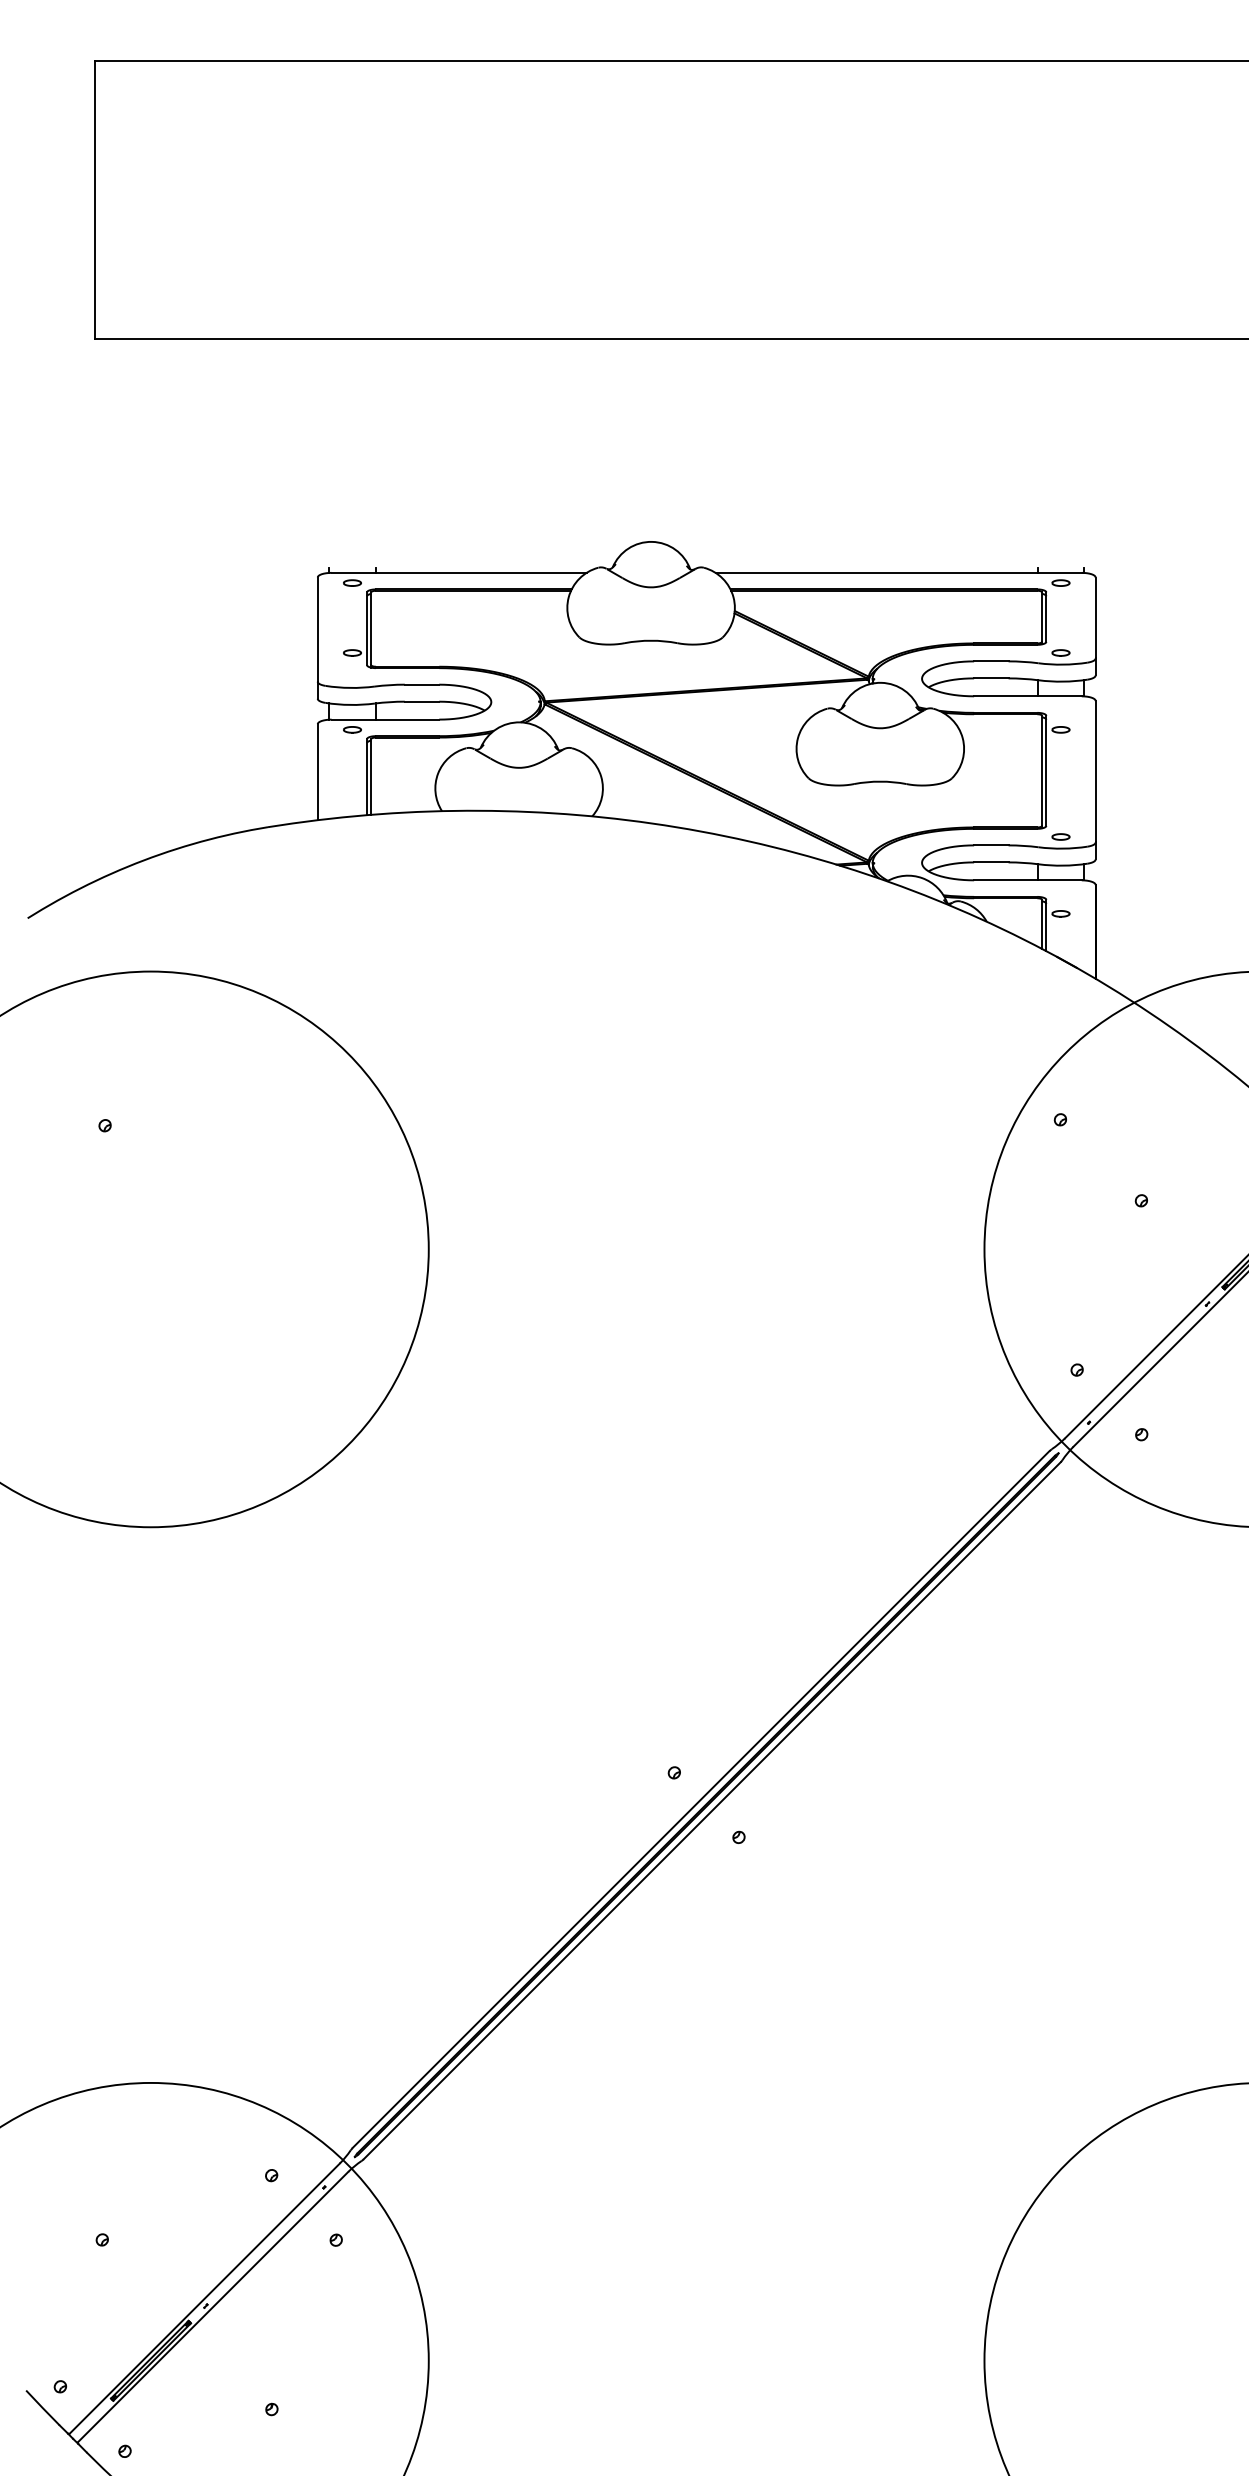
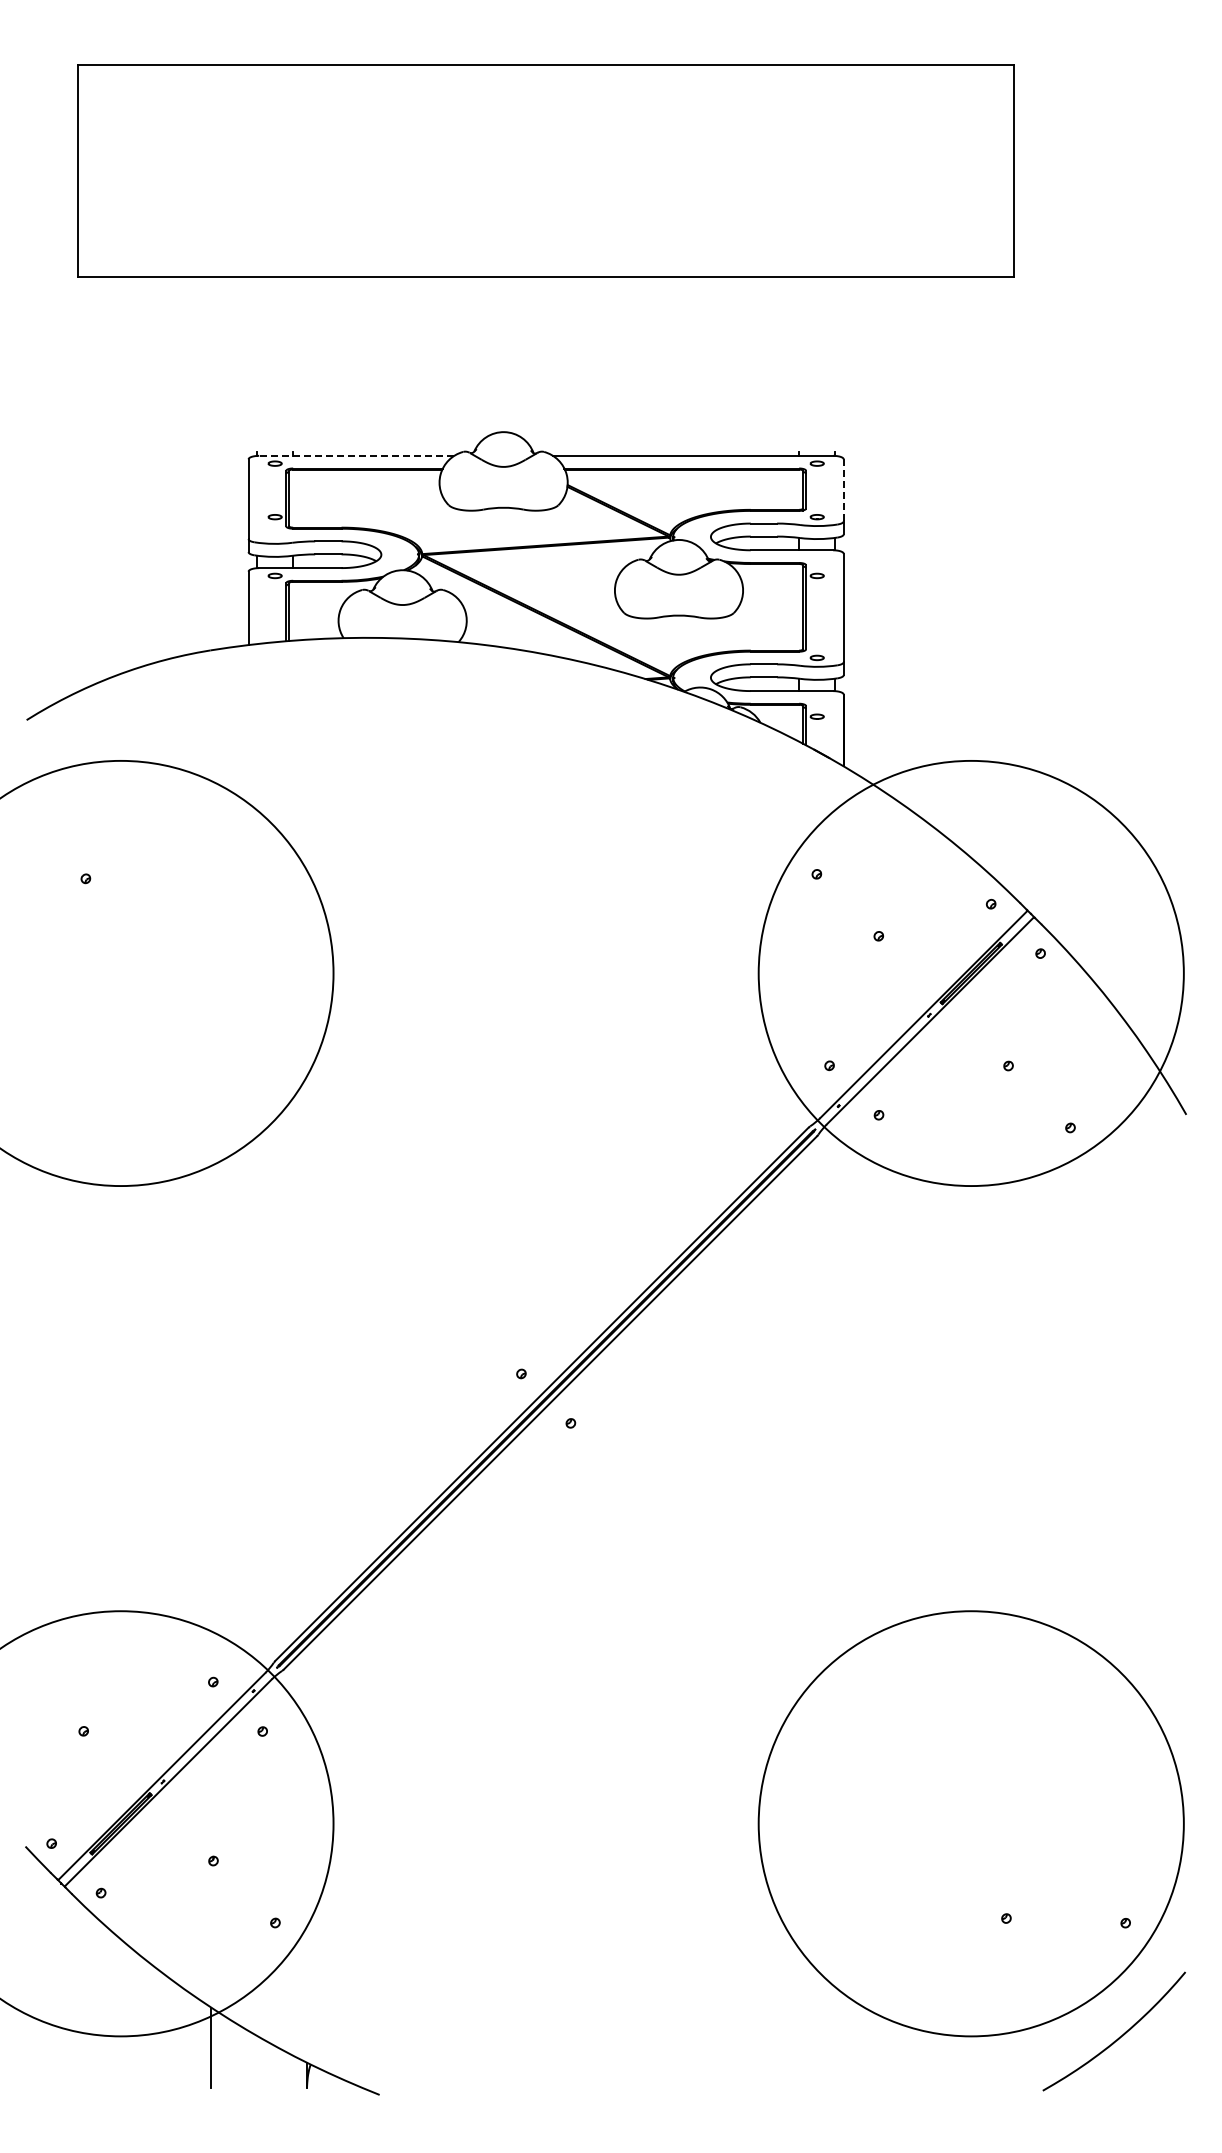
line: (458, 572) -> (356, 455), solid -> dashed
line: (1095, 618) -> (843, 490), solid -> dashed

